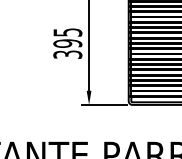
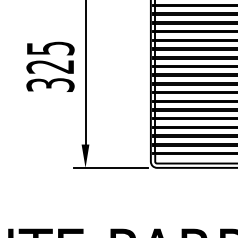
text: (67, 43) -> (49, 66), 395 -> 325

